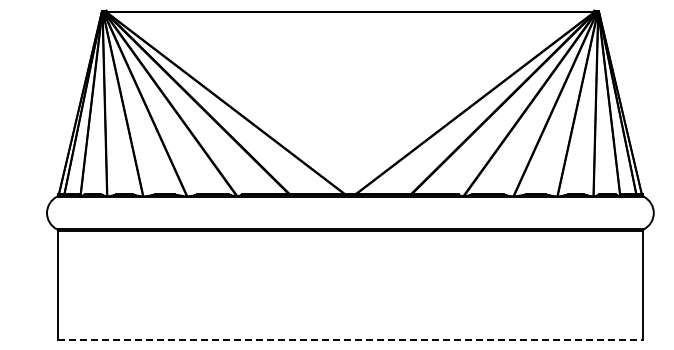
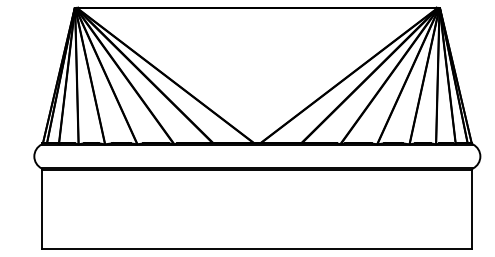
line: (350, 339) -> (257, 249), dashed -> solid

